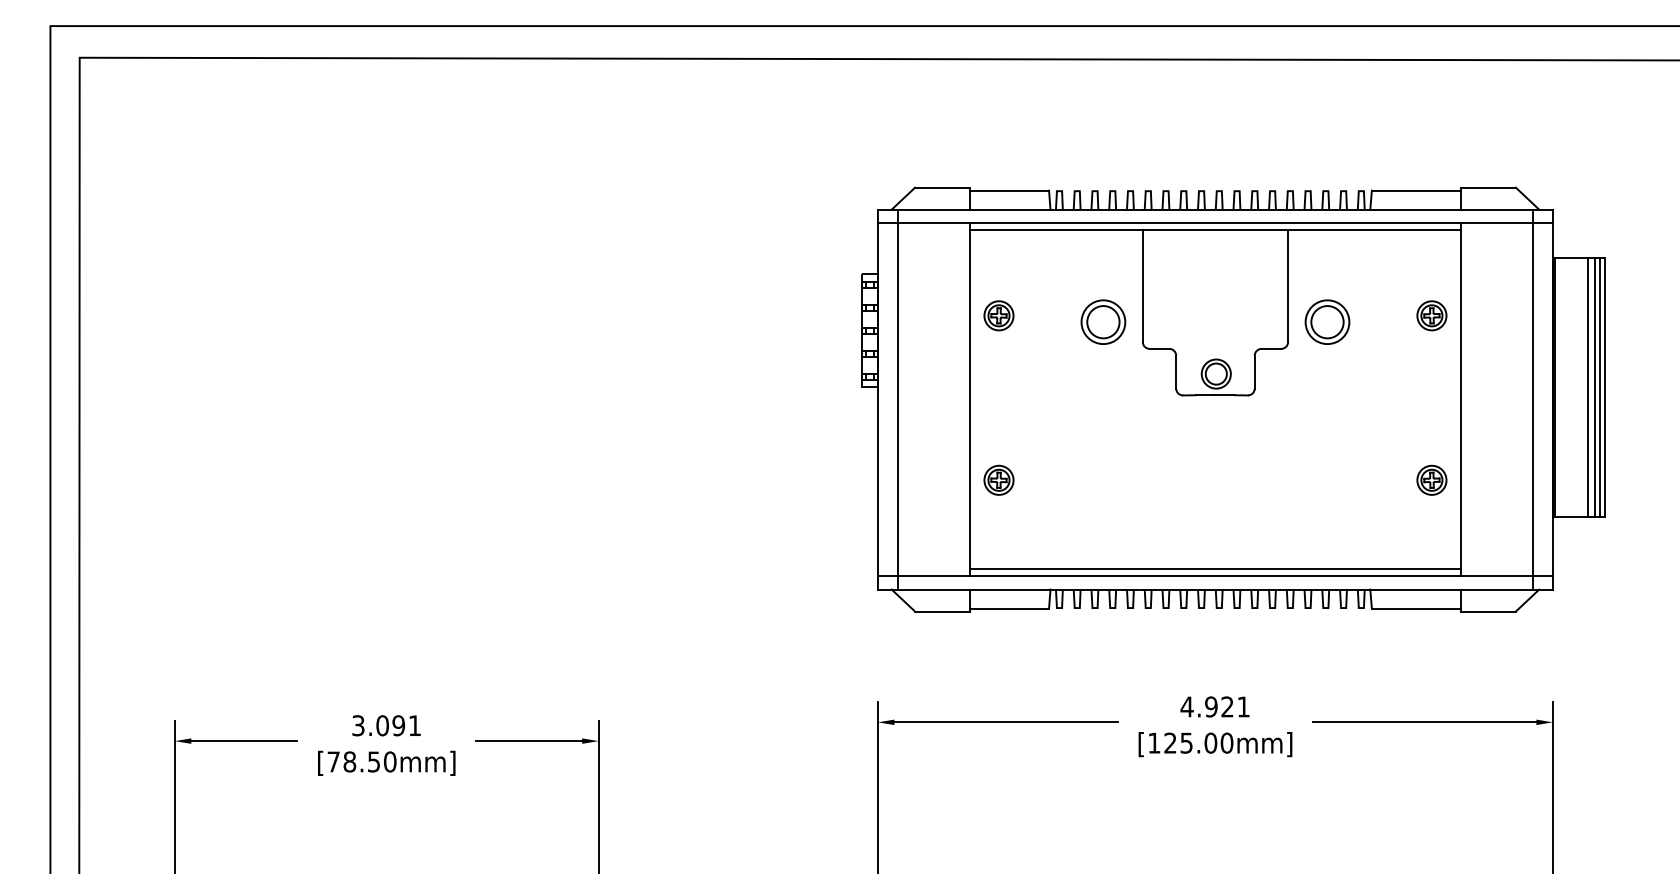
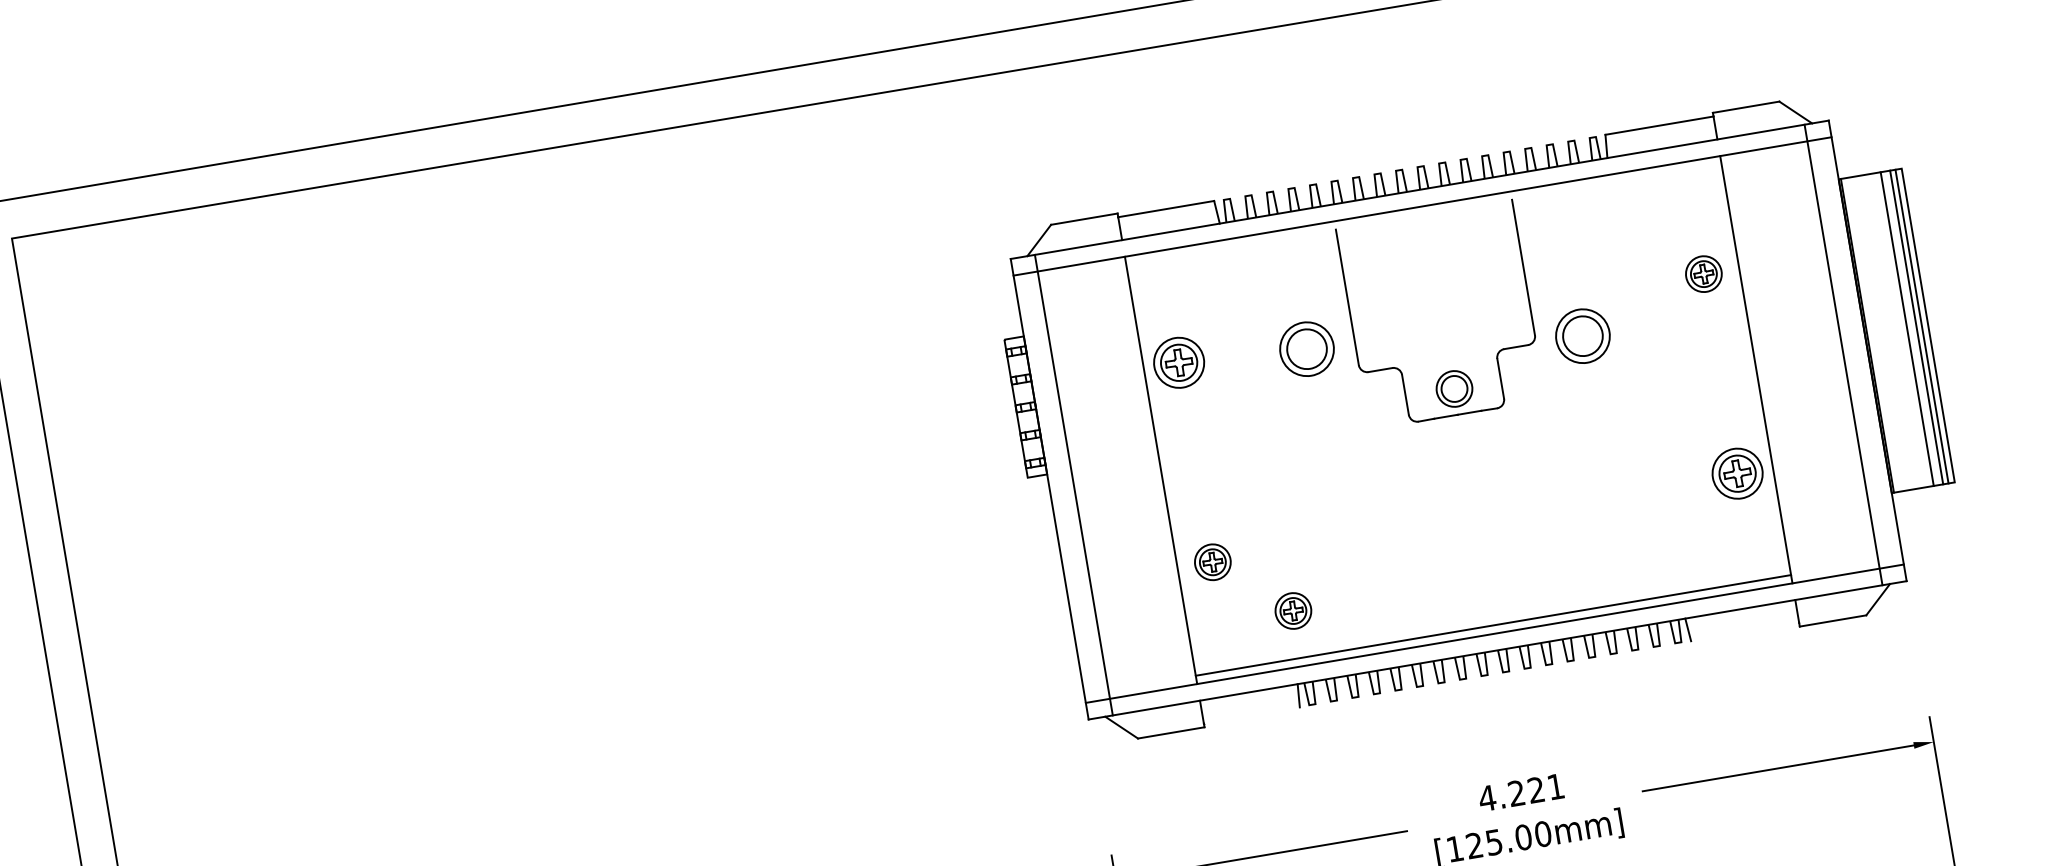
line: (1215, 230) -> (1424, 215), removed
part: (998, 315) -> (1178, 362), size x1.4
part: (1327, 321) -> (1582, 335), moved
part: (1431, 479) -> (1736, 472), size x1.4
part: (1056, 529) -> (1292, 610), added
line: (1009, 608) -> (1251, 715), removed
line: (1416, 608) -> (1745, 632), removed
text: (1211, 706) -> (1516, 792), 4.921 -> 4.221

